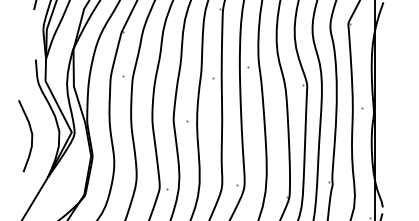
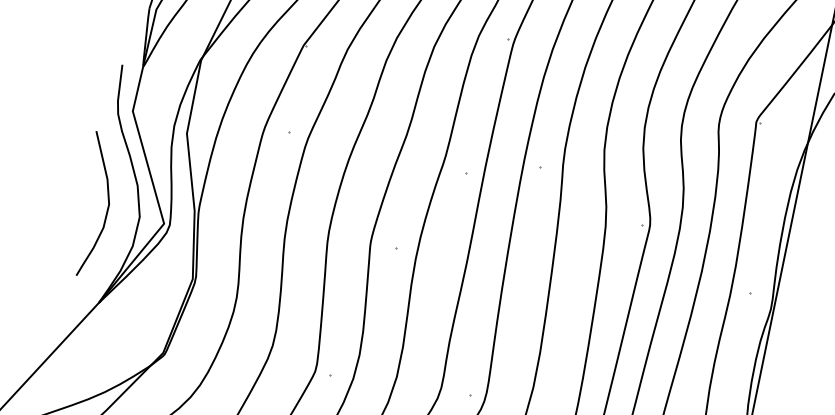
curve: (31, 136) -> (106, 208), moved

